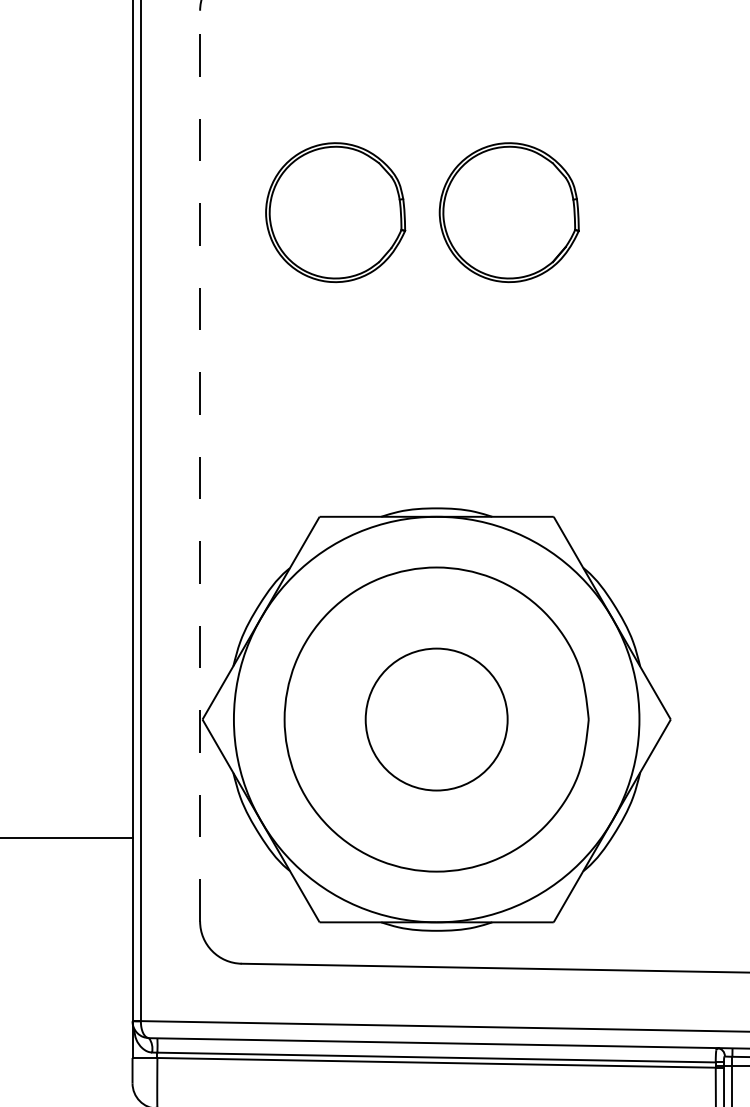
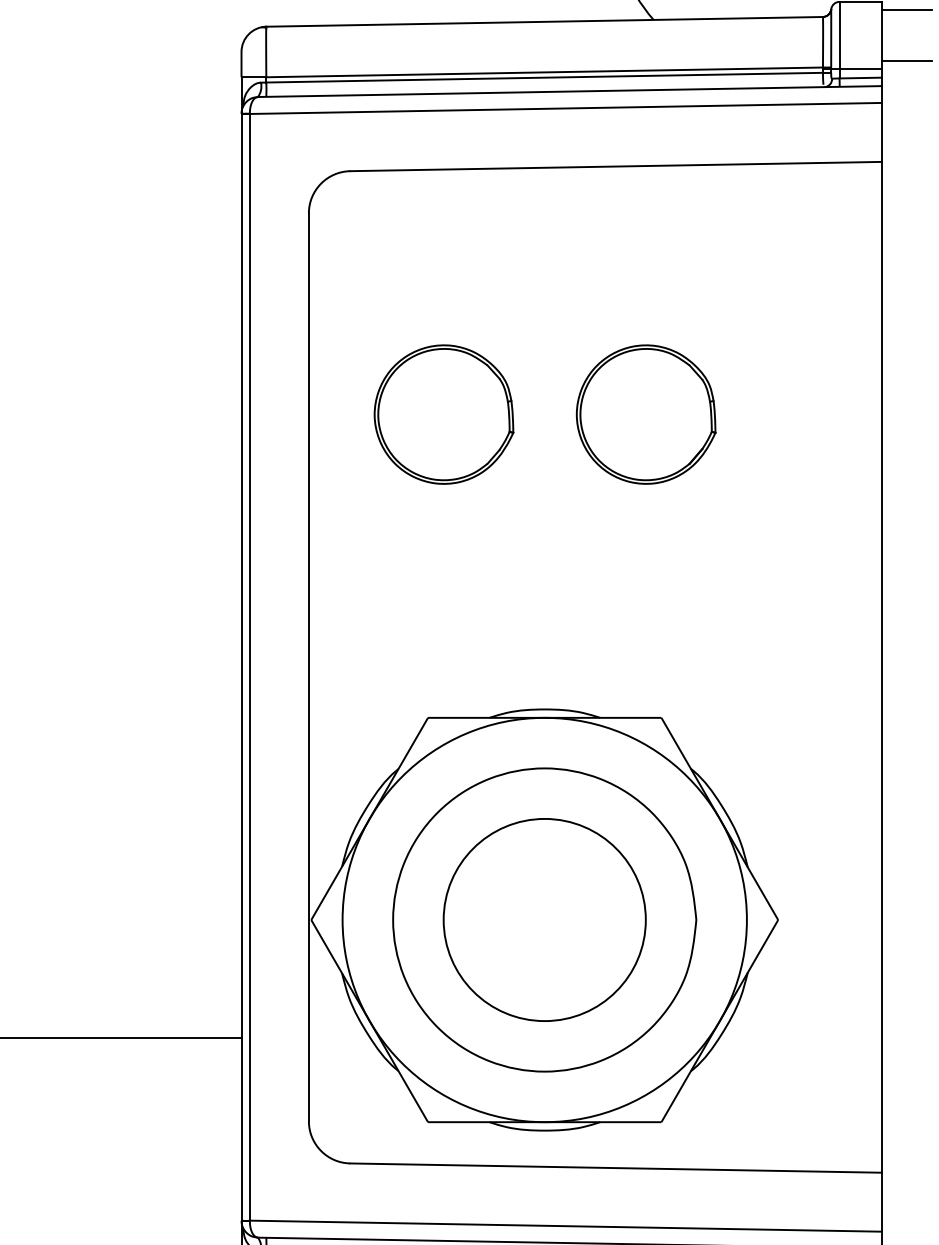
part: (508, 212) -> (645, 414), moved
line: (199, 465) -> (308, 666), dashed -> solid
circle: (436, 719) -> (544, 919), size x1.43

